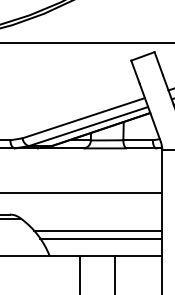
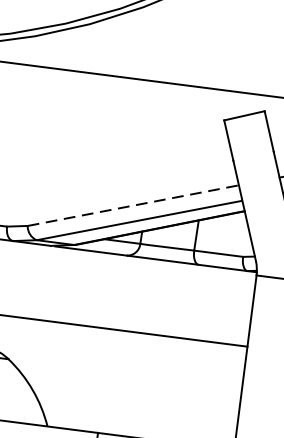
line: (84, 118) -> (134, 206), solid -> dashed
line: (98, 231) -> (133, 396), removed
line: (101, 238) -> (137, 408), removed

